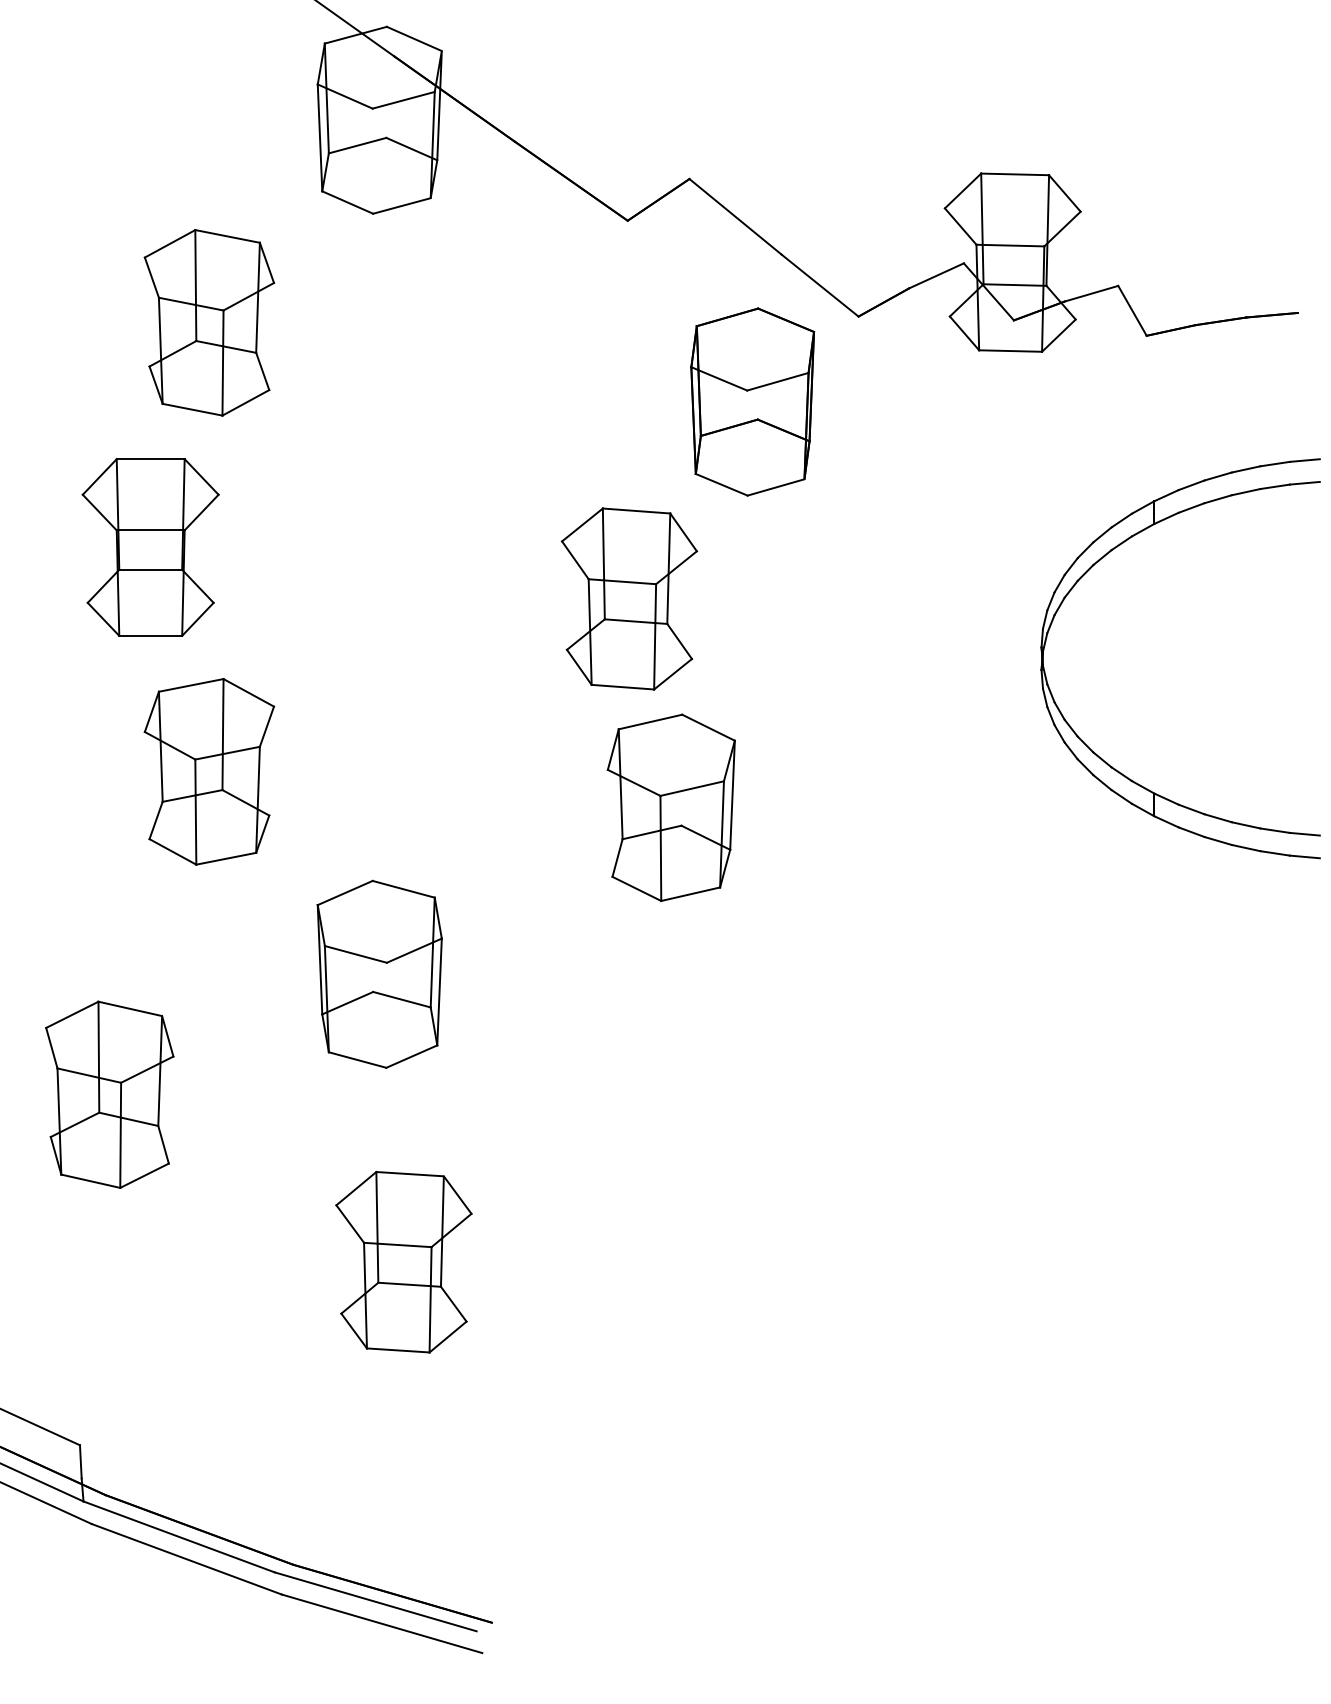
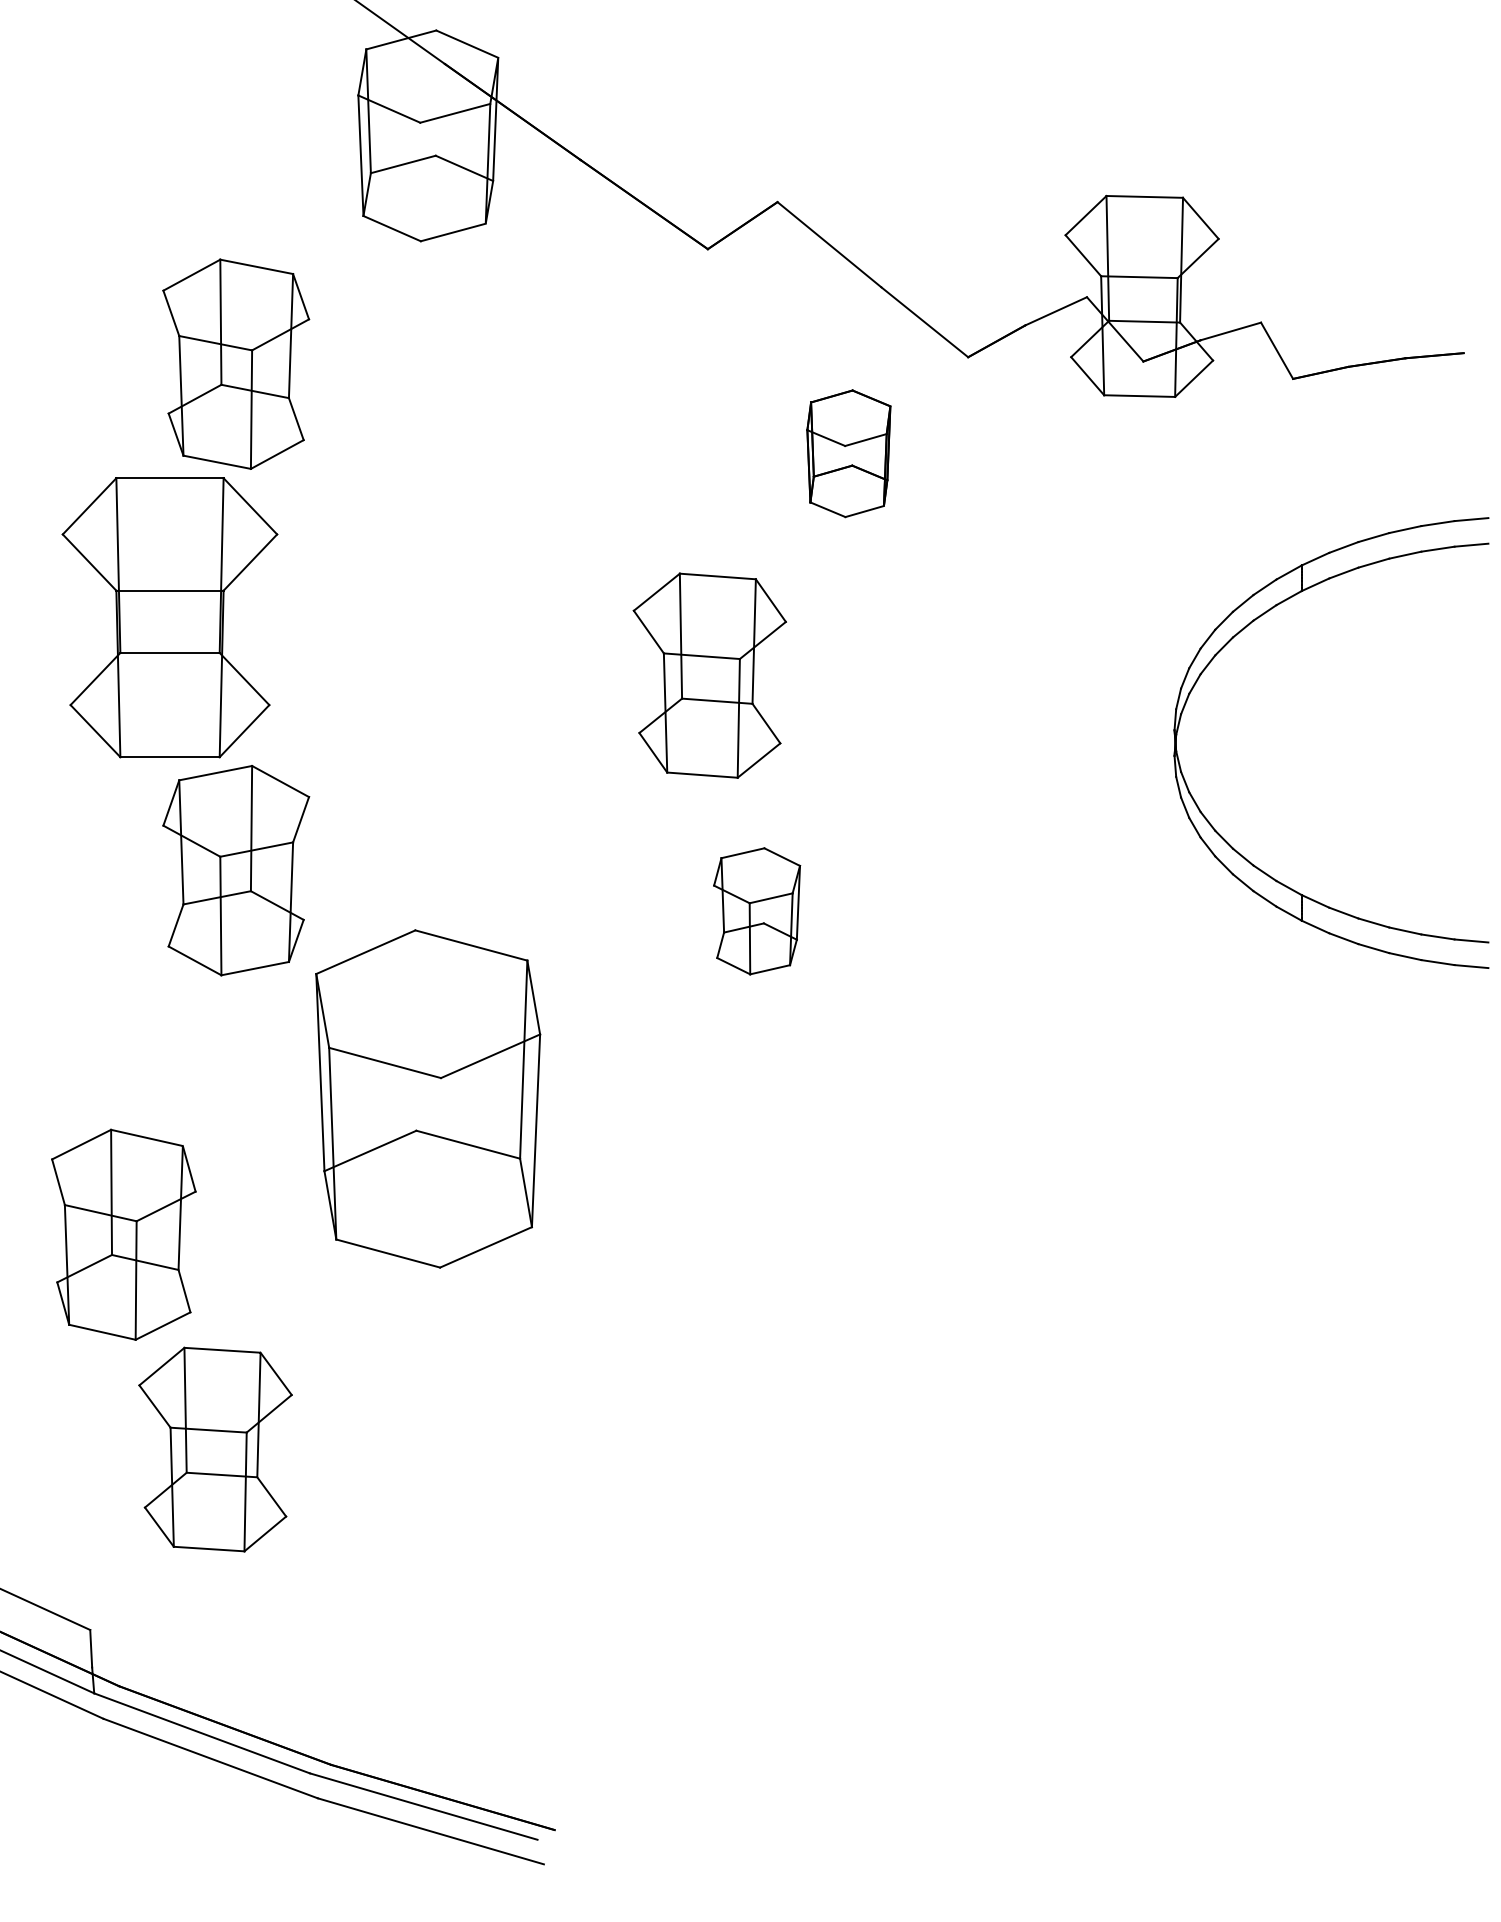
part: (752, 401) -> (848, 453), size x0.6
part: (150, 547) -> (169, 617), size x1.4
part: (670, 808) -> (756, 911), size x0.6
part: (379, 973) -> (428, 1098), size x1.6
part: (403, 1262) -> (215, 1449), moved

